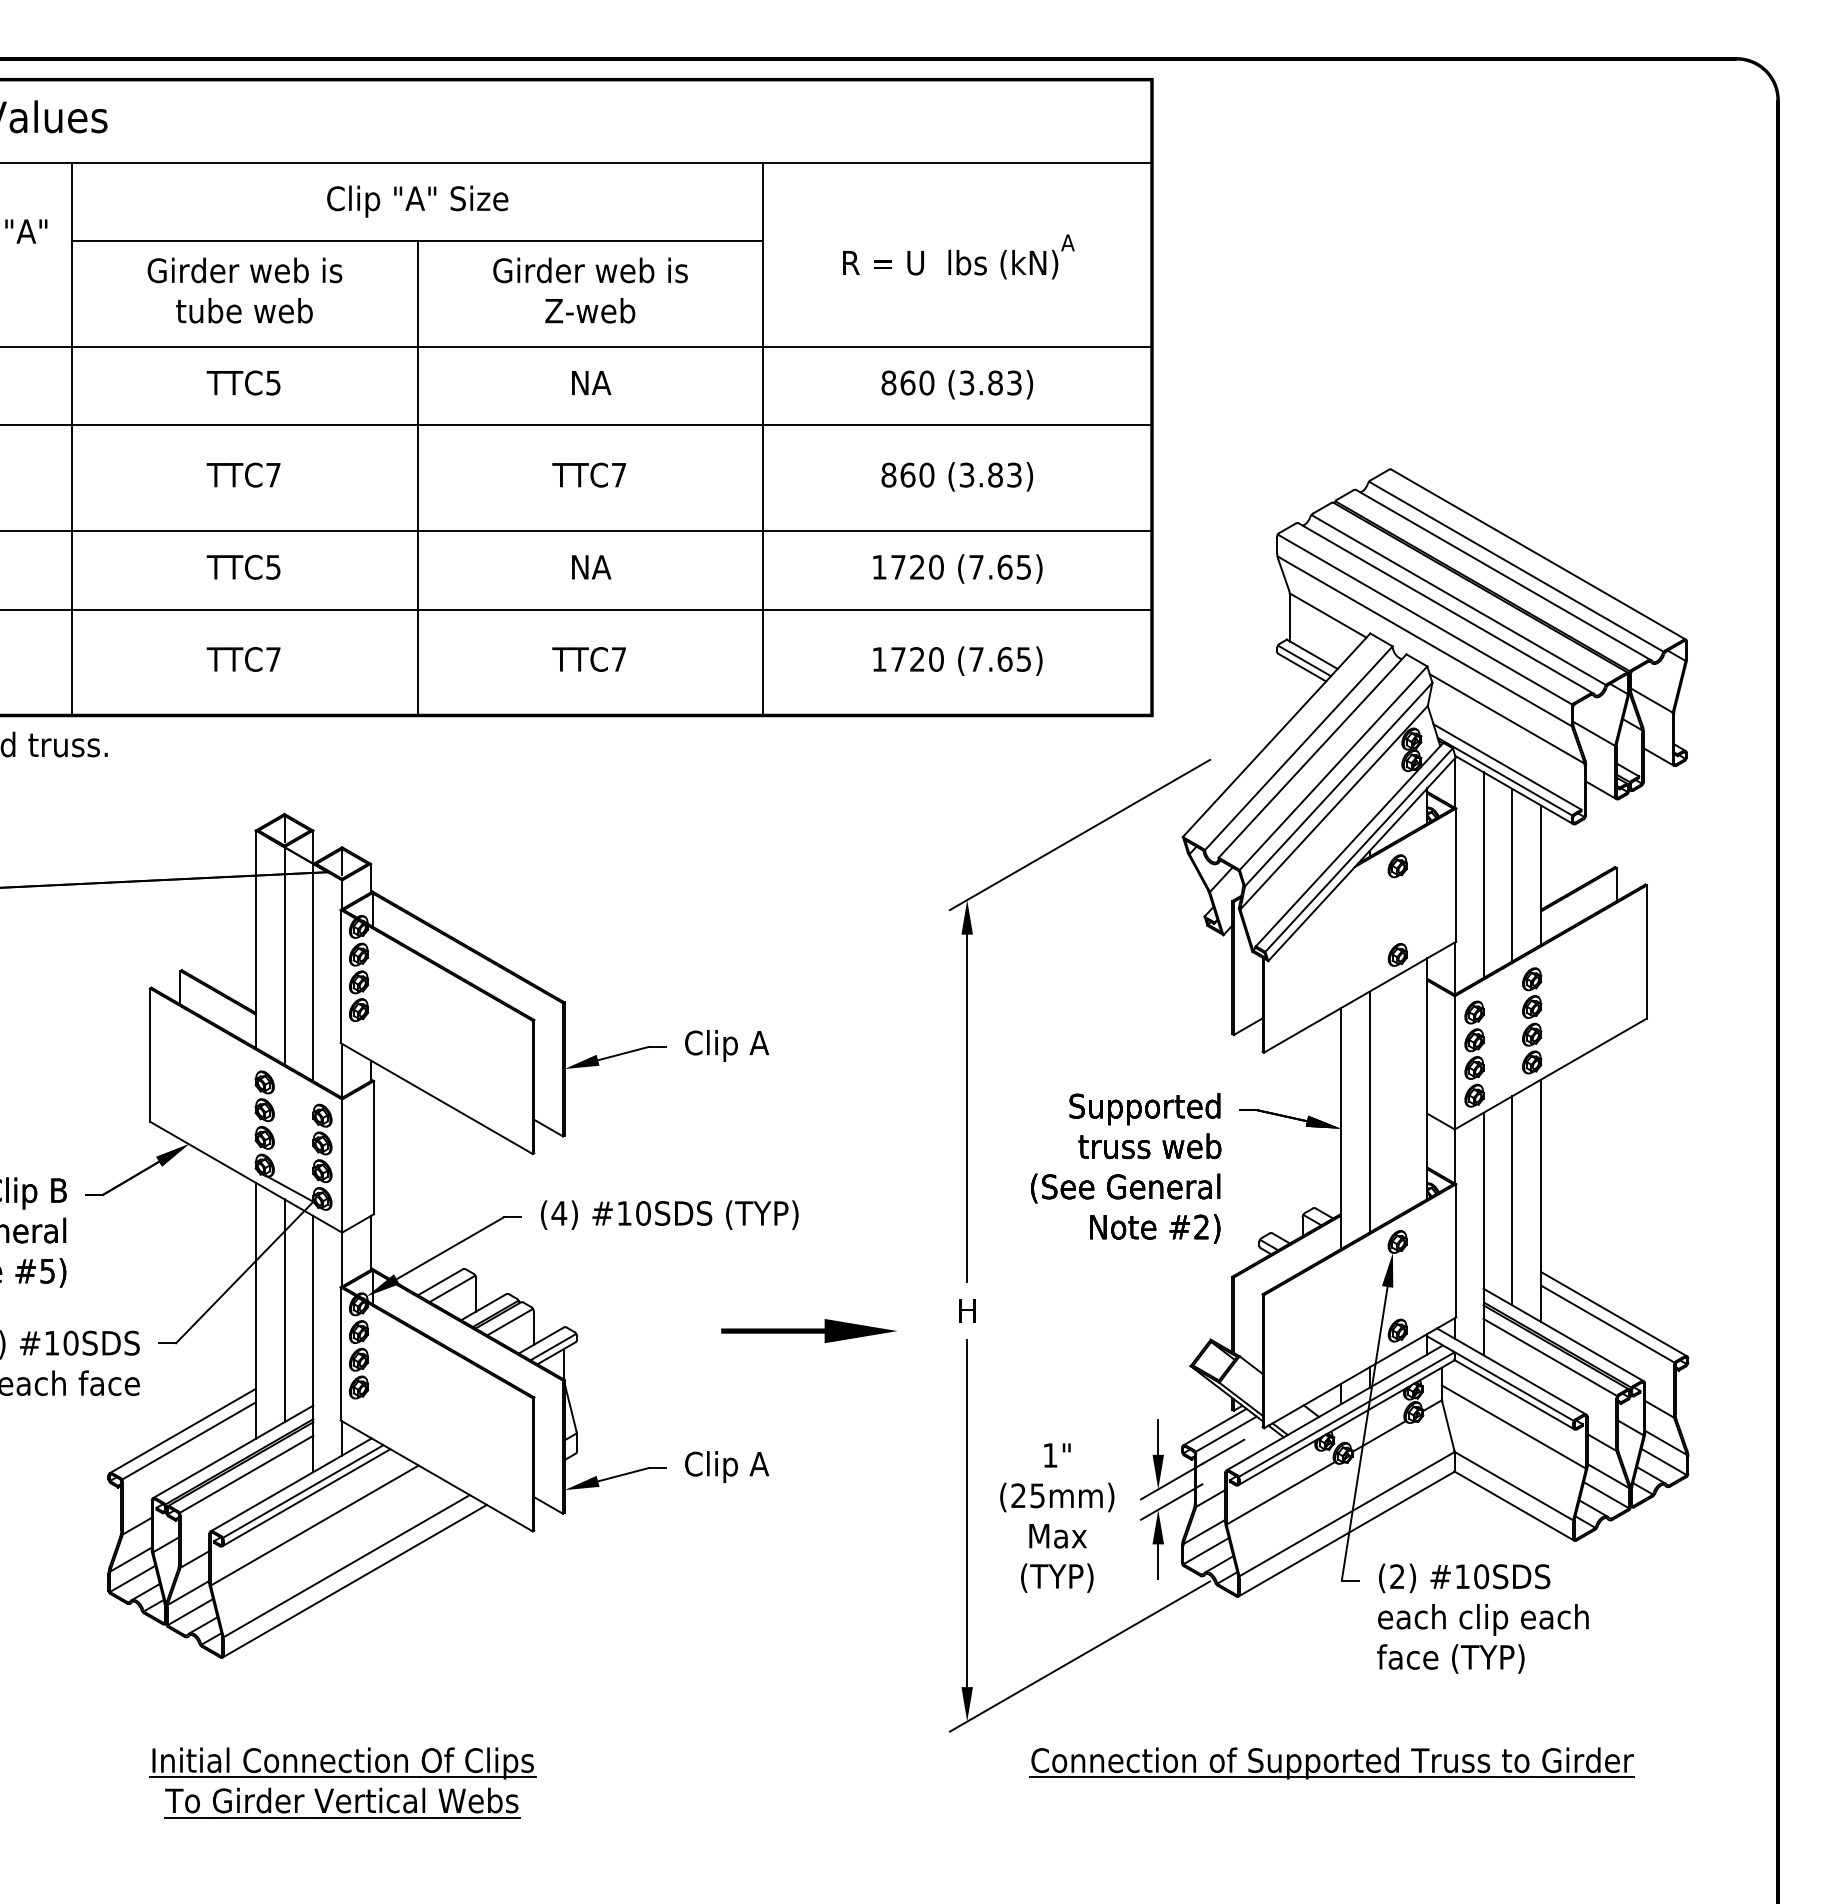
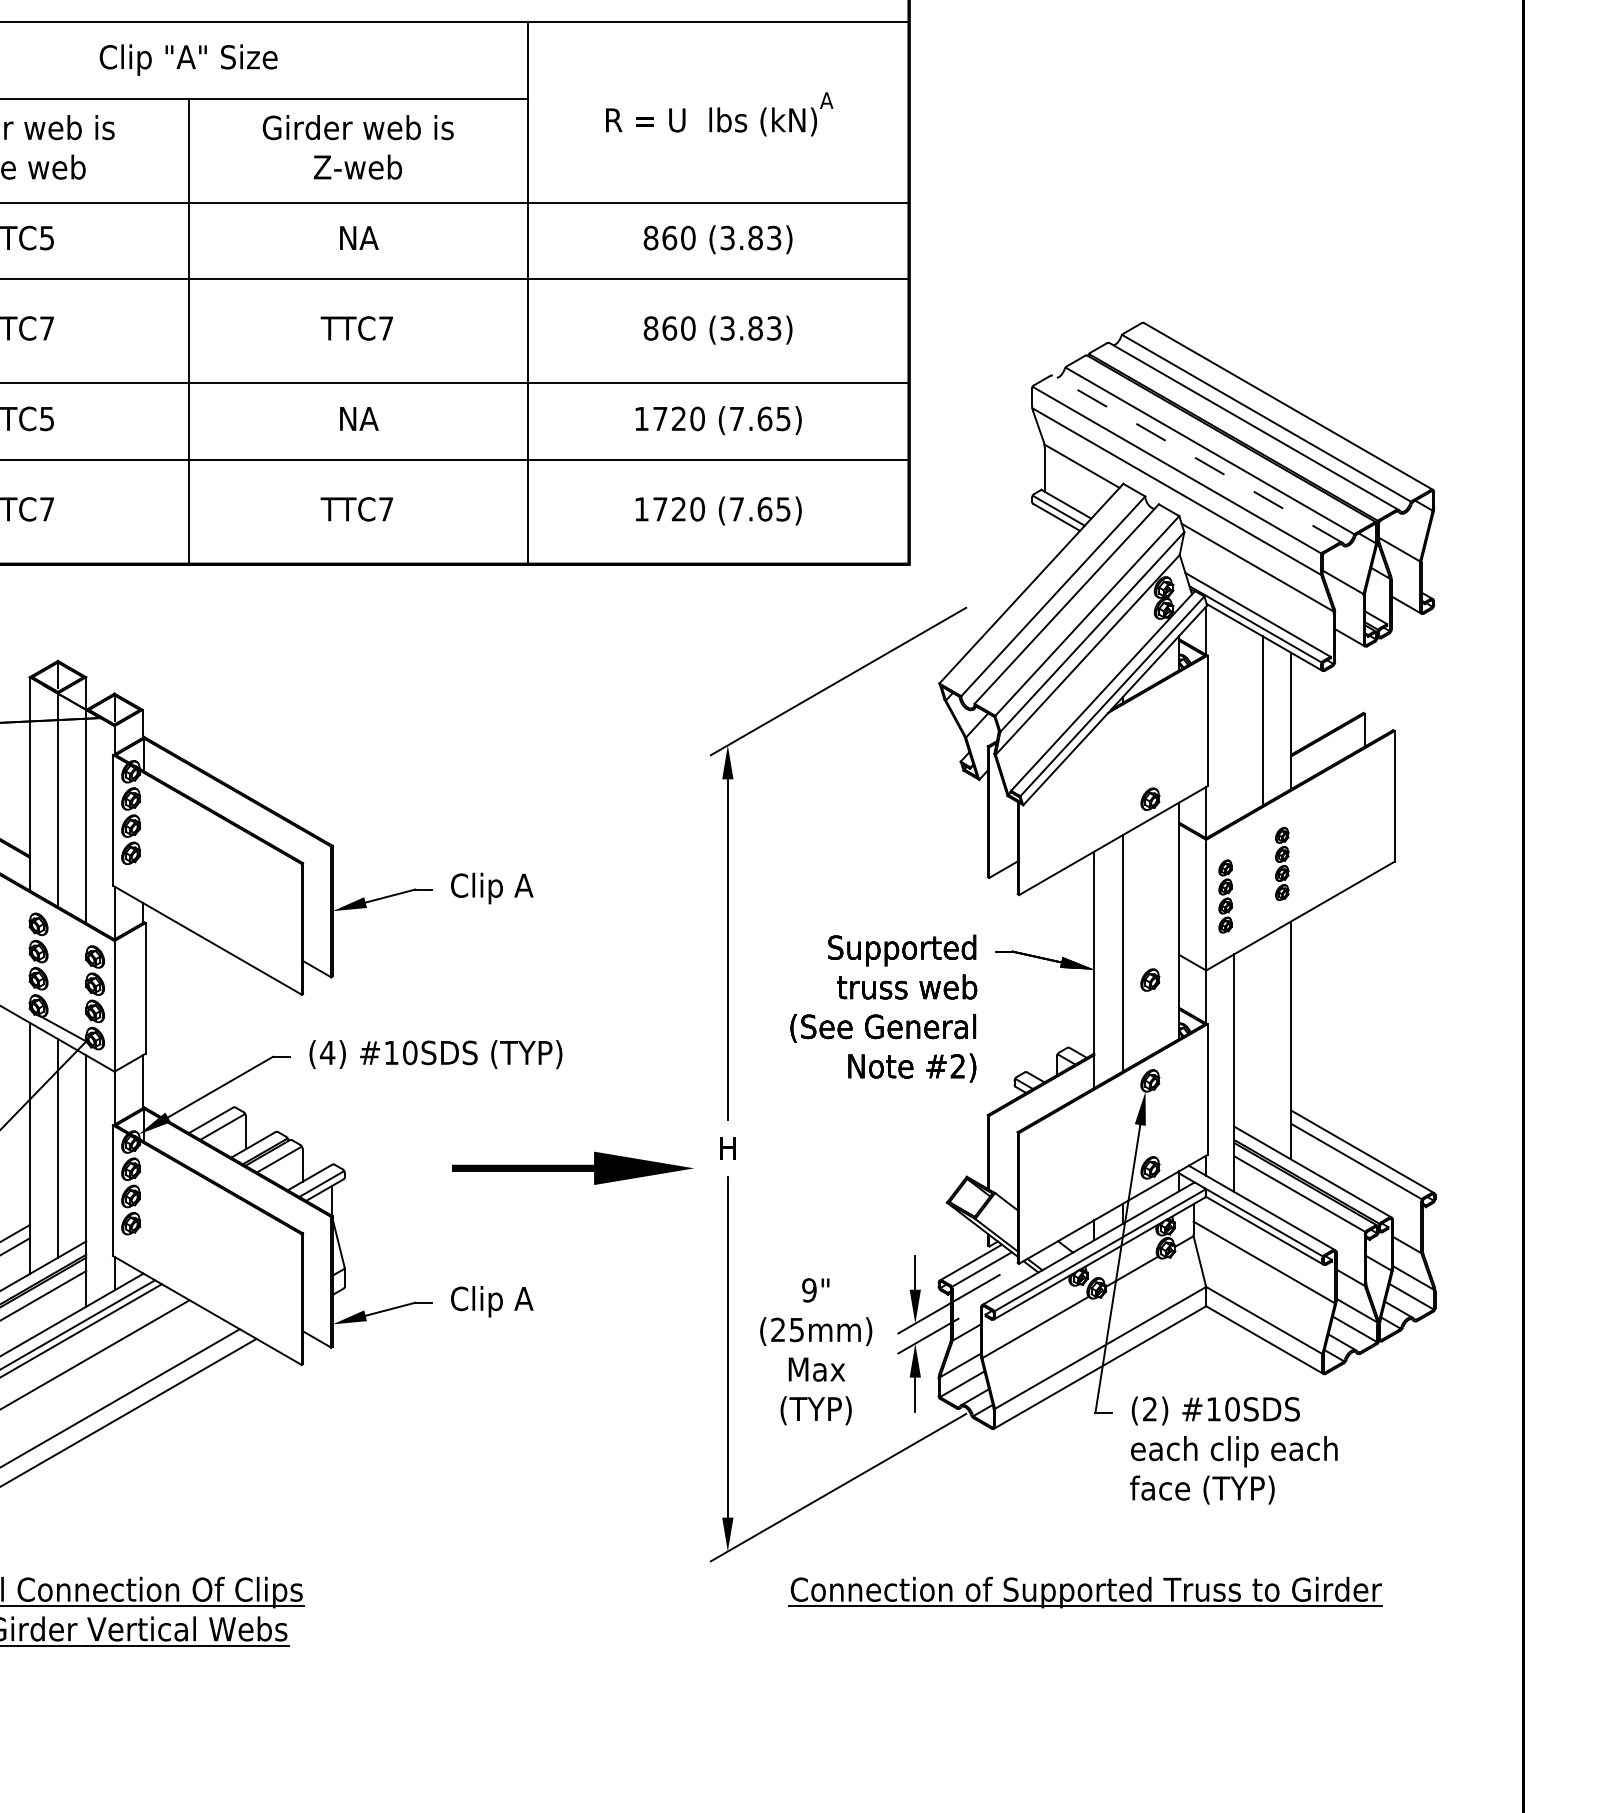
line: (1445, 607) -> (1197, 458), solid -> dashed
part: (1397, 866) -> (1150, 980), moved
line: (1483, 874) -> (1234, 720), removed
part: (1532, 1020) -> (1282, 863), size x0.7
part: (1474, 1053) -> (1225, 895), size x0.7
line: (1512, 1200) -> (1262, 1040), removed
part: (808, 1330) -> (572, 1167), size x1.4
text: (1049, 1455) -> (808, 1290), 1" -> 9"

